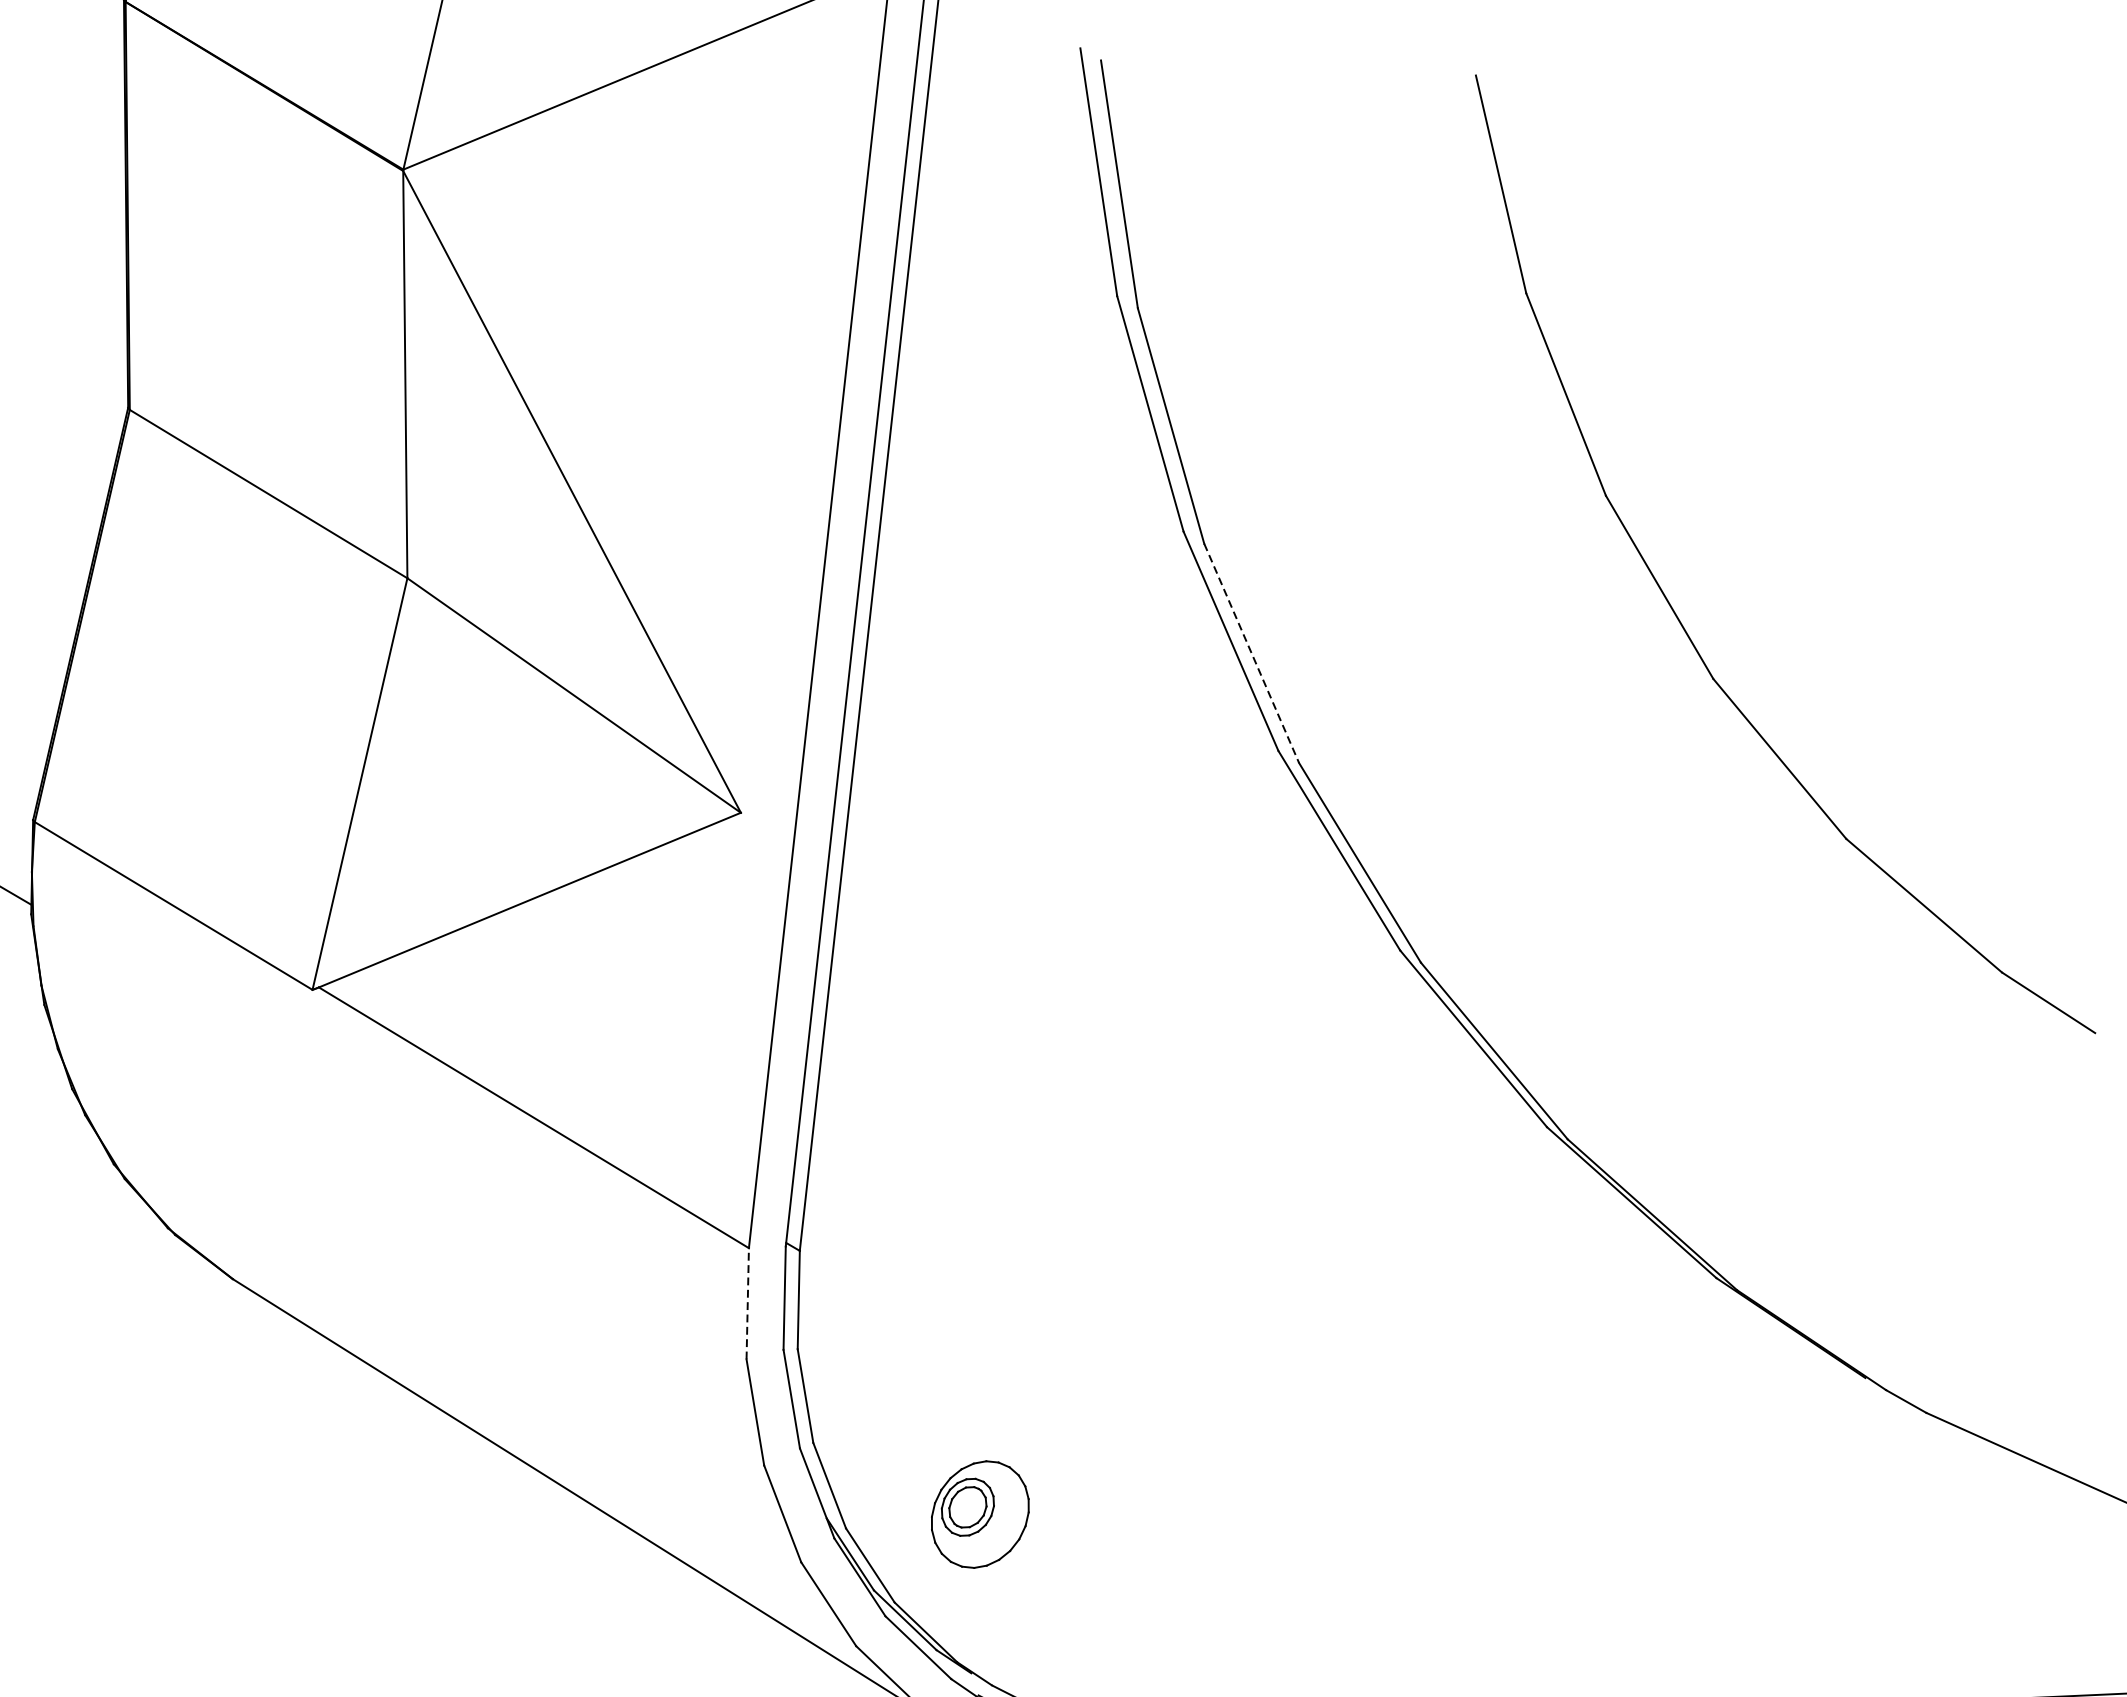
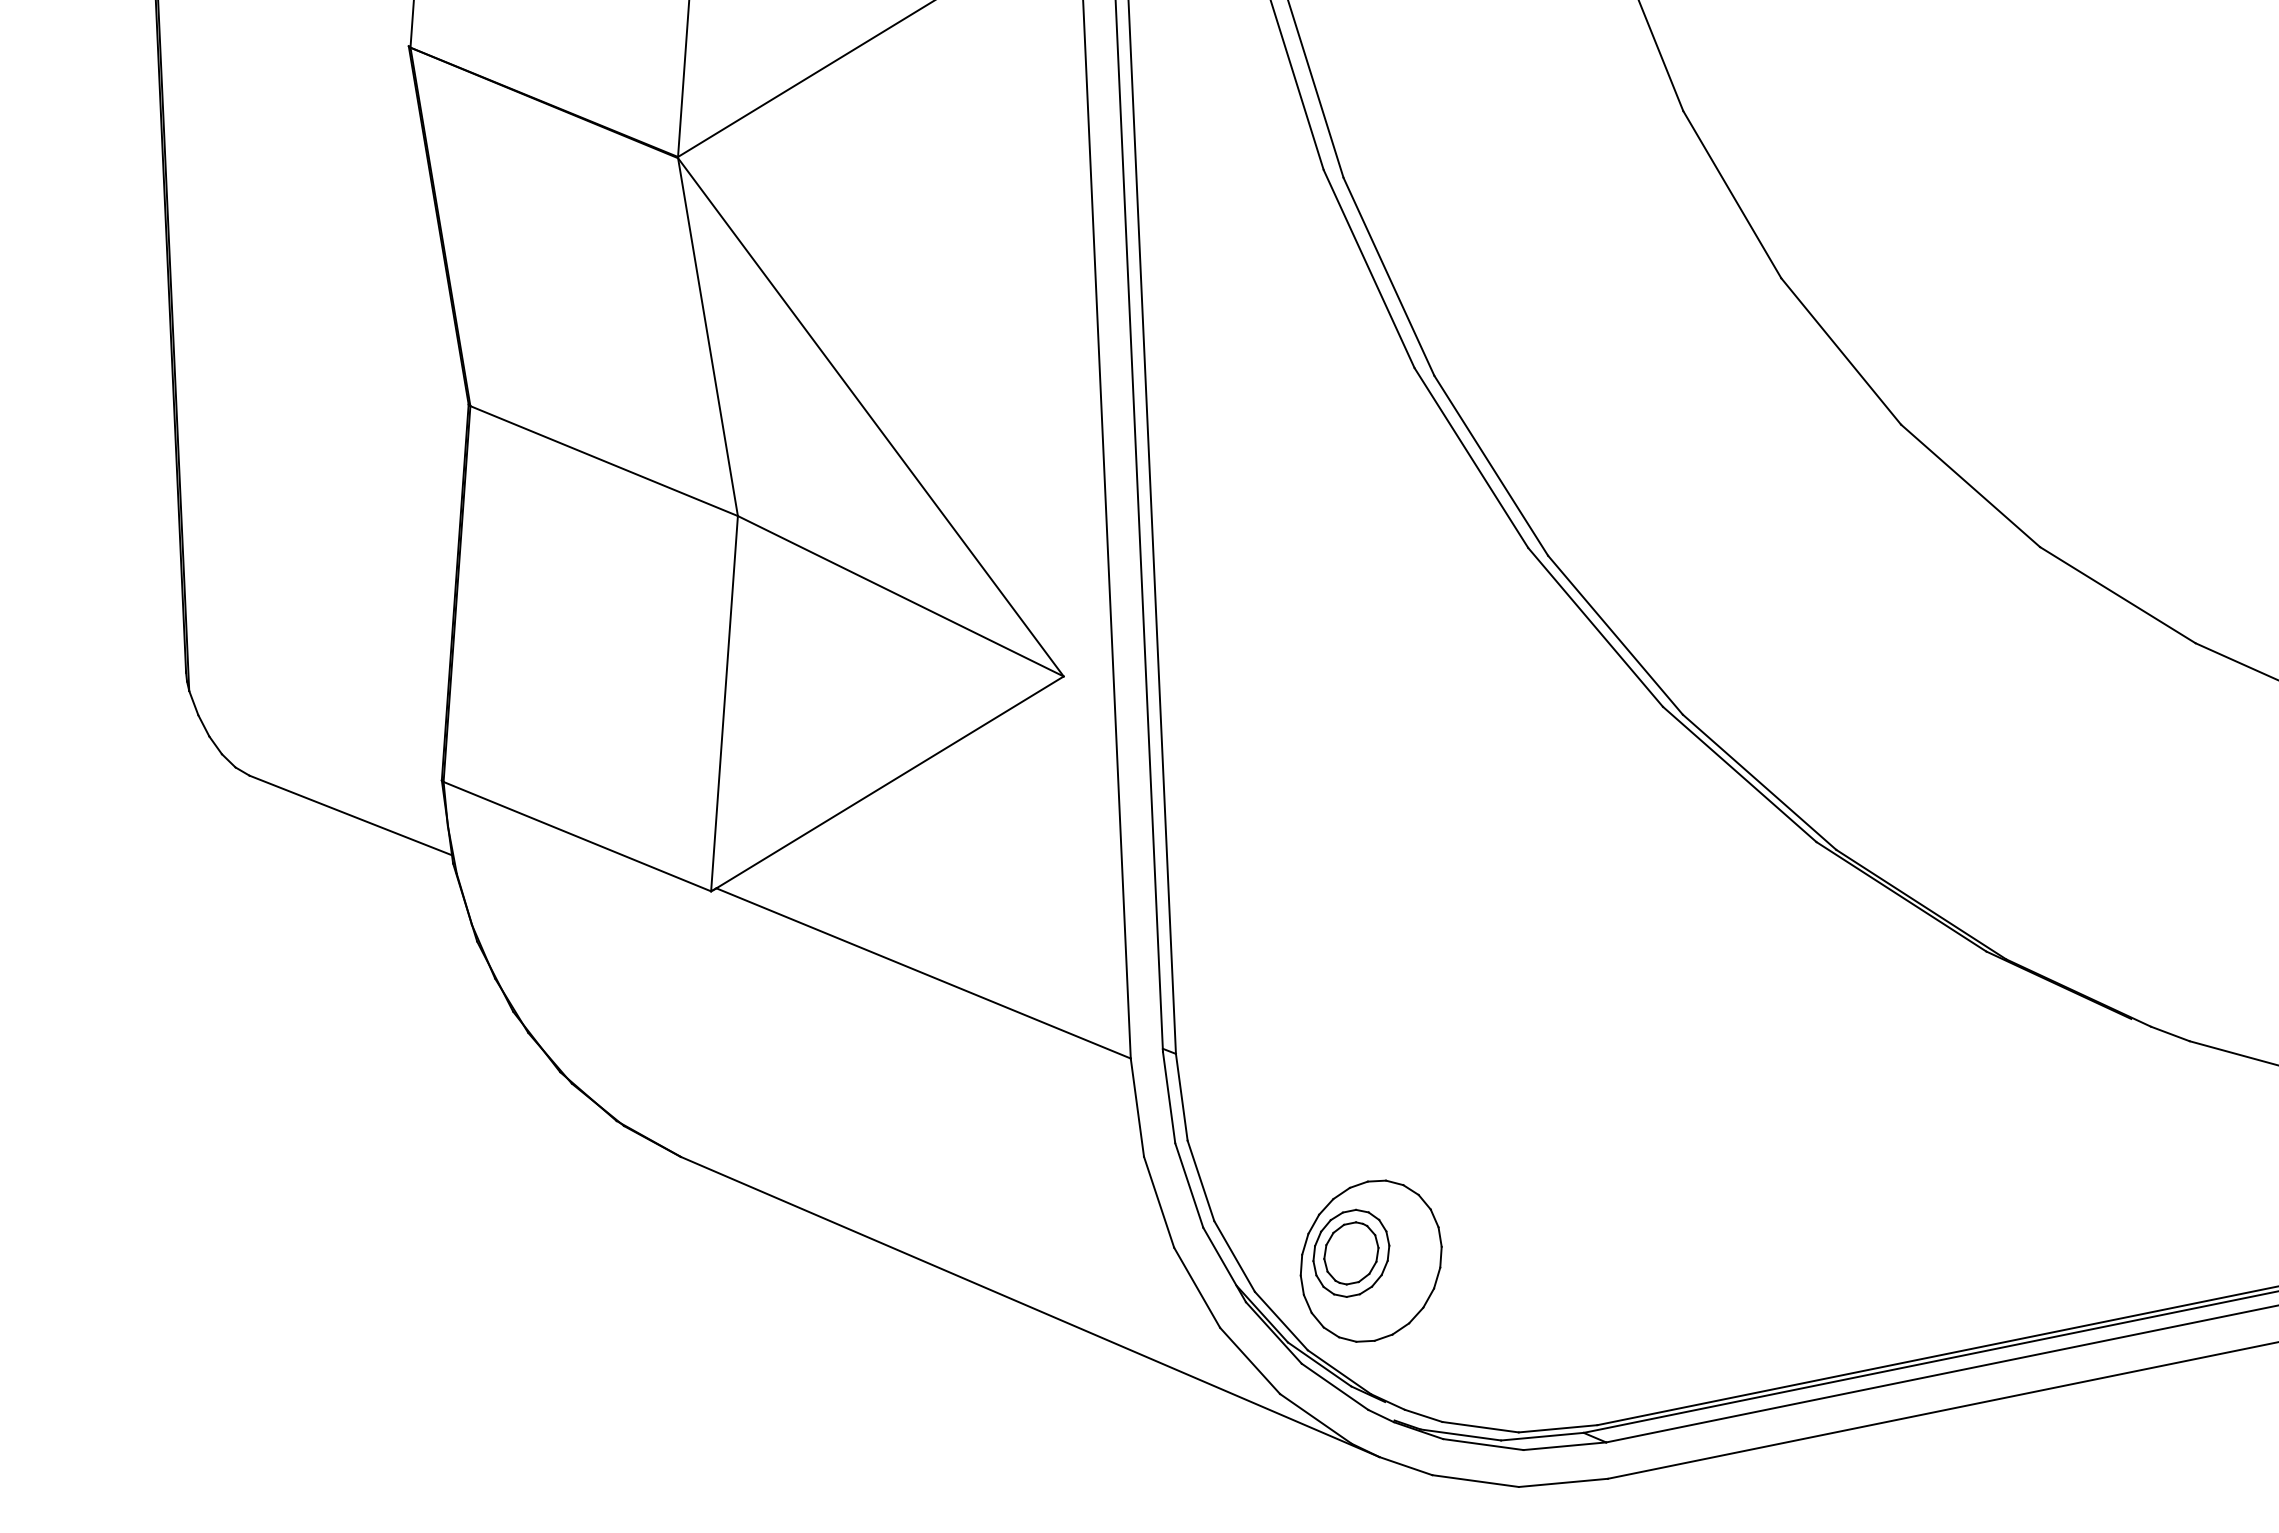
line: (1251, 654) -> (1491, 466), dashed -> solid
line: (747, 1303) -> (1137, 1107), dashed -> solid
part: (979, 1513) -> (1370, 1260), size x1.67

